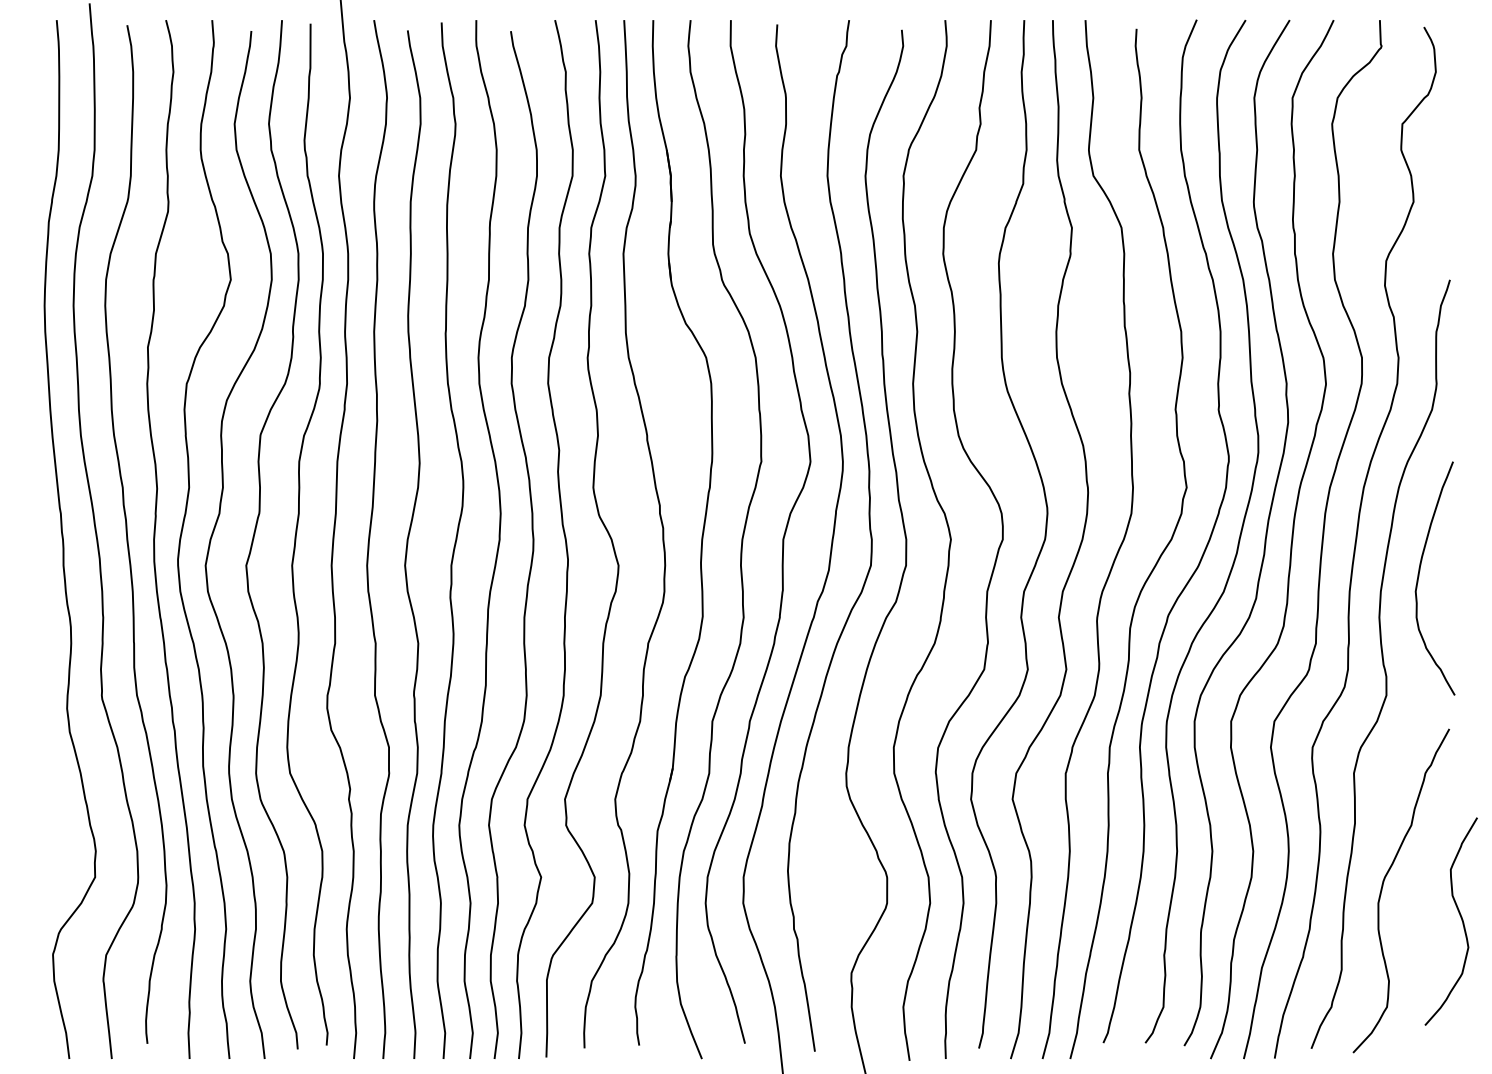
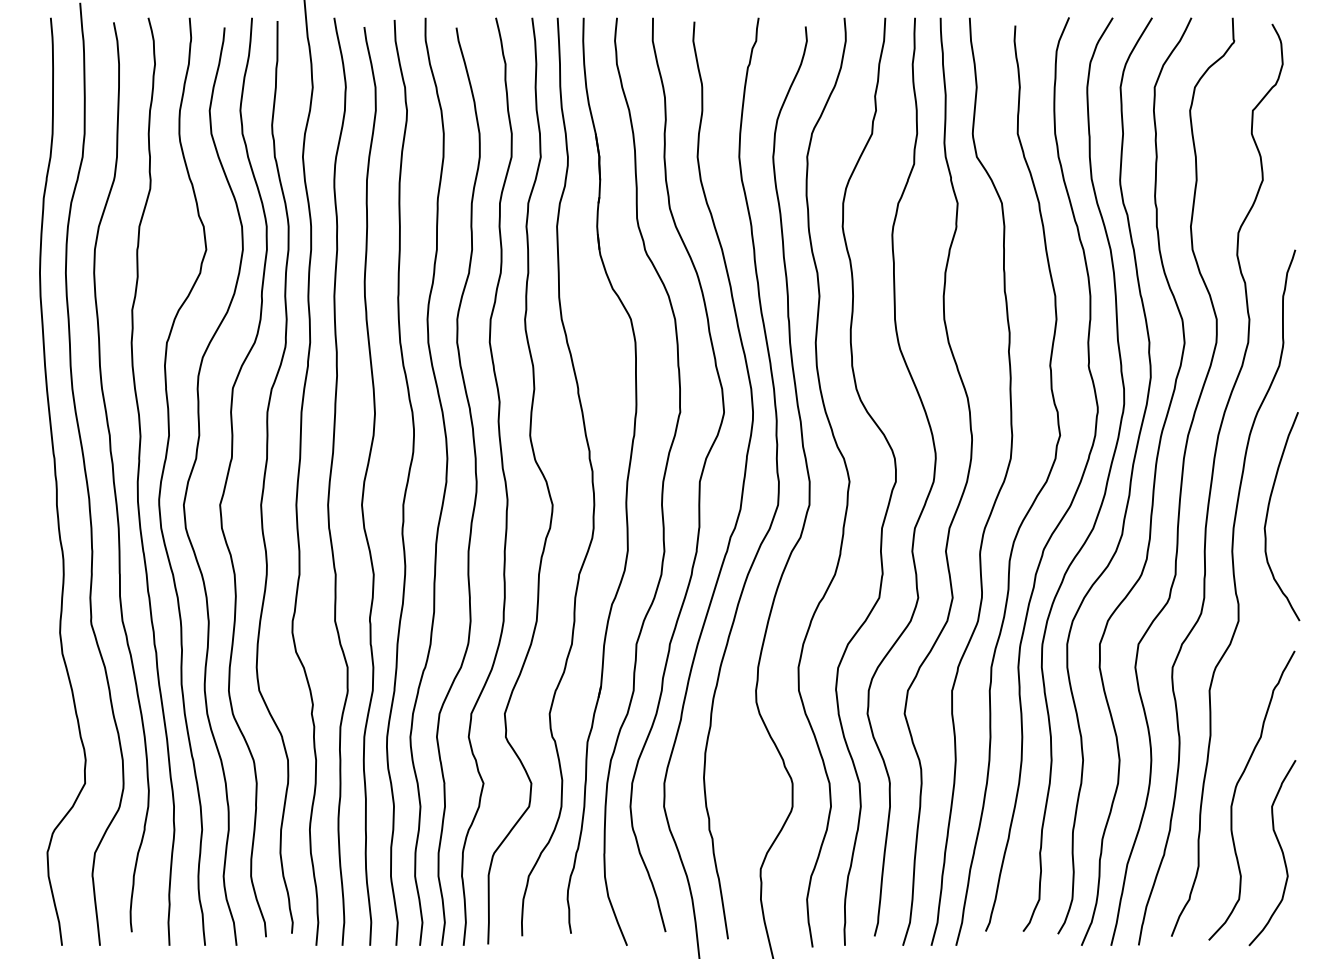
curve: (1460, 917) -> (1280, 849), moved

